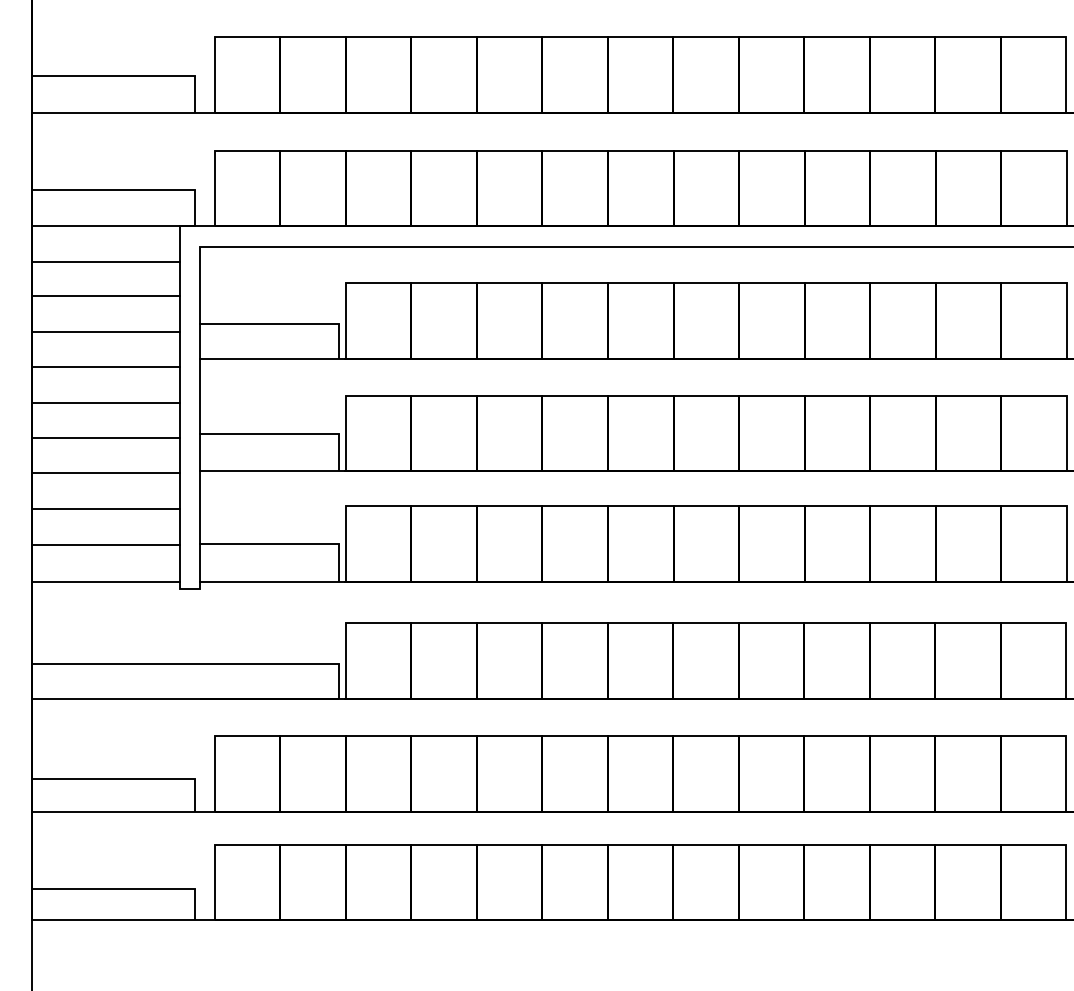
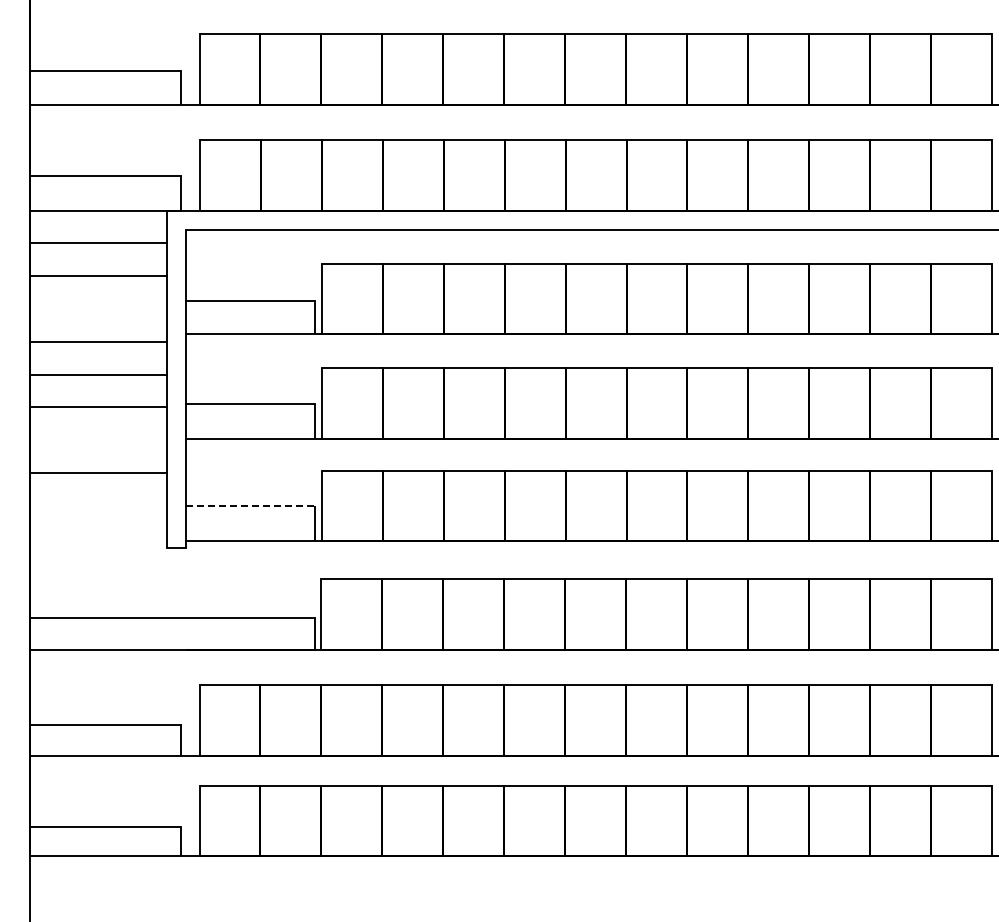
line: (106, 331) -> (98, 308), removed
line: (106, 473) -> (98, 440), removed
line: (106, 544) -> (98, 506), removed
line: (269, 544) -> (250, 506), solid -> dashed
line: (106, 582) -> (98, 541), removed

